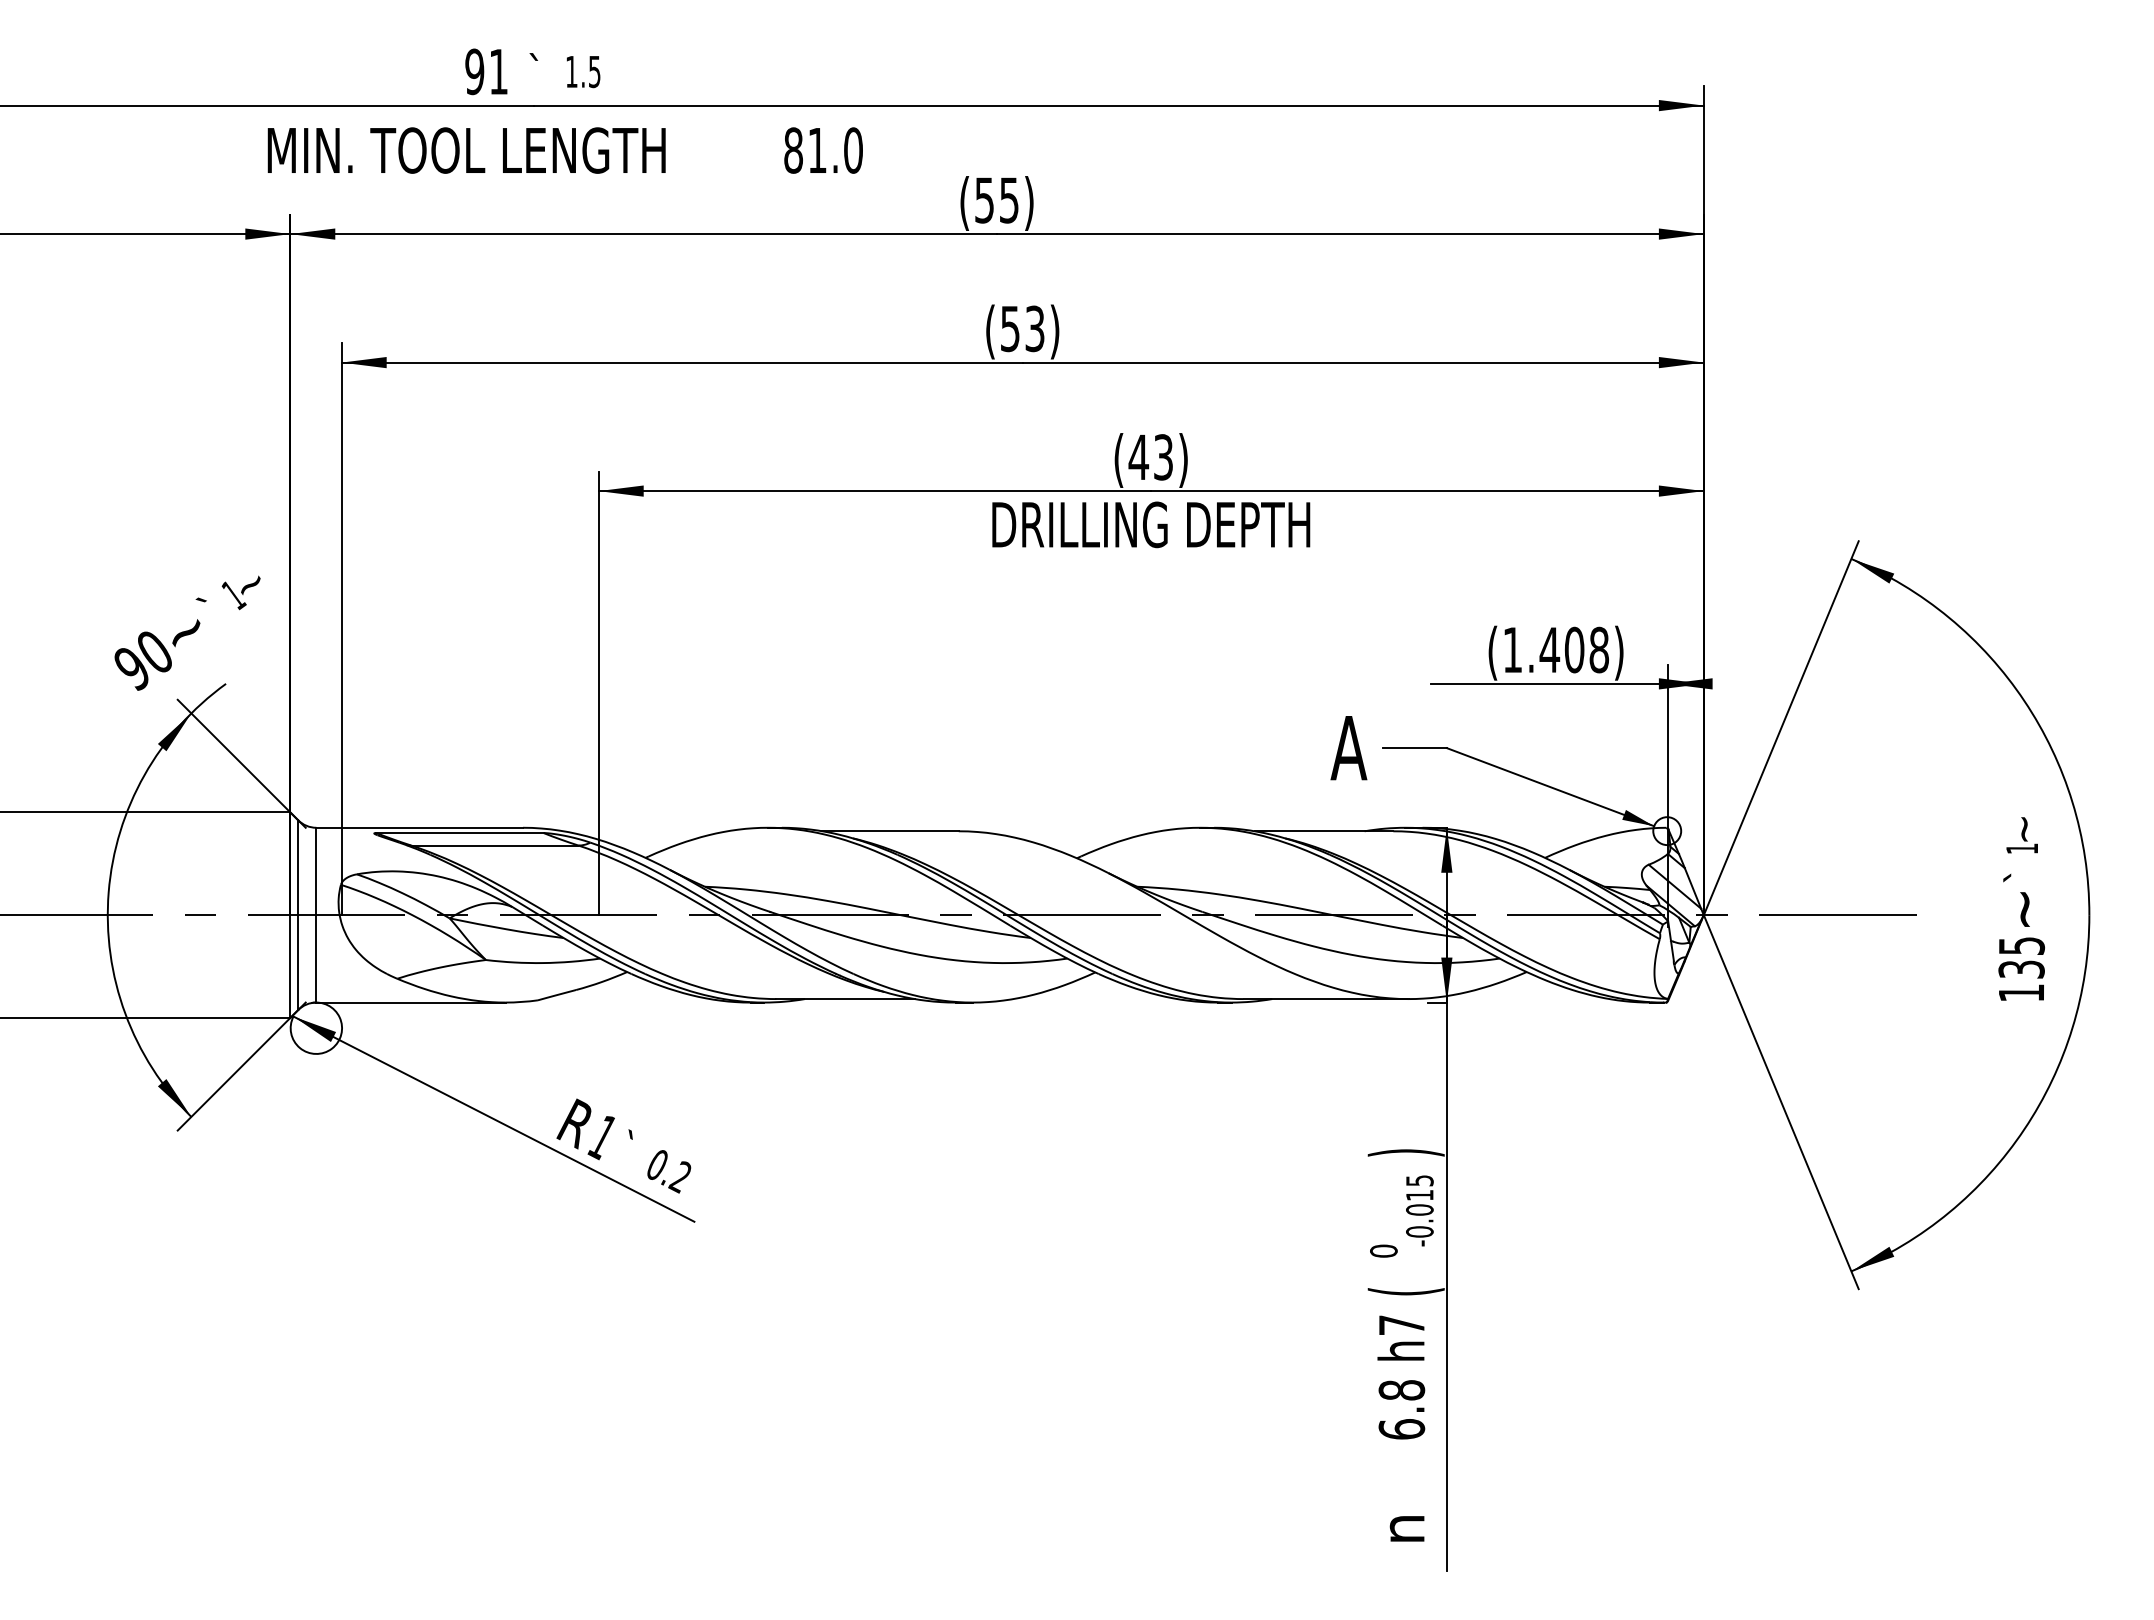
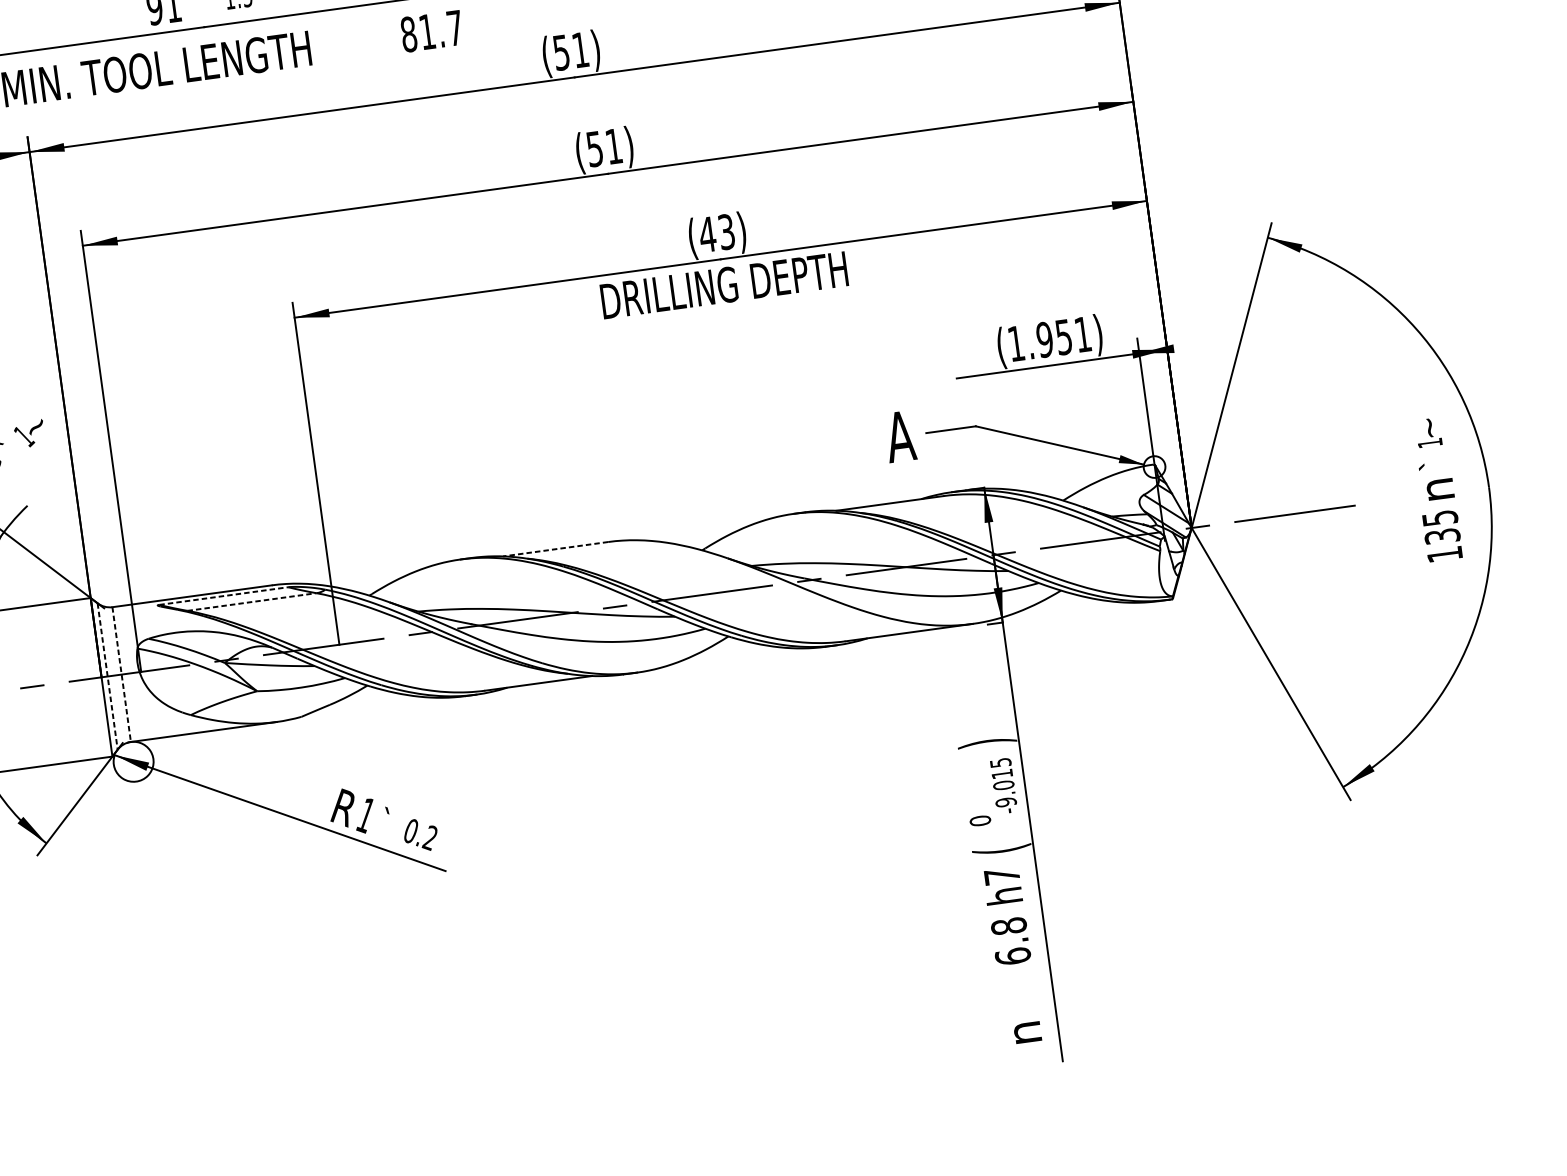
text: (853, 150) -> (455, 28), 81.0 -> 81.7
text: (1009, 200) -> (580, 50), (55) -> (51)
text: (1034, 328) -> (613, 146), (53) -> (51)
text: (1573, 649) -> (1063, 336), (1.408) -> (1.951)
line: (890, 831) -> (555, 549), solid -> dashed
line: (460, 833) -> (224, 596), solid -> dashed
line: (494, 845) -> (251, 602), solid -> dashed
text: (2026, 909) -> (1439, 489), ~ -> n
line: (298, 915) -> (107, 676), solid -> dashed
line: (316, 915) -> (121, 674), solid -> dashed
text: (1419, 1231) -> (1005, 801), -0.015 -> -9.015

